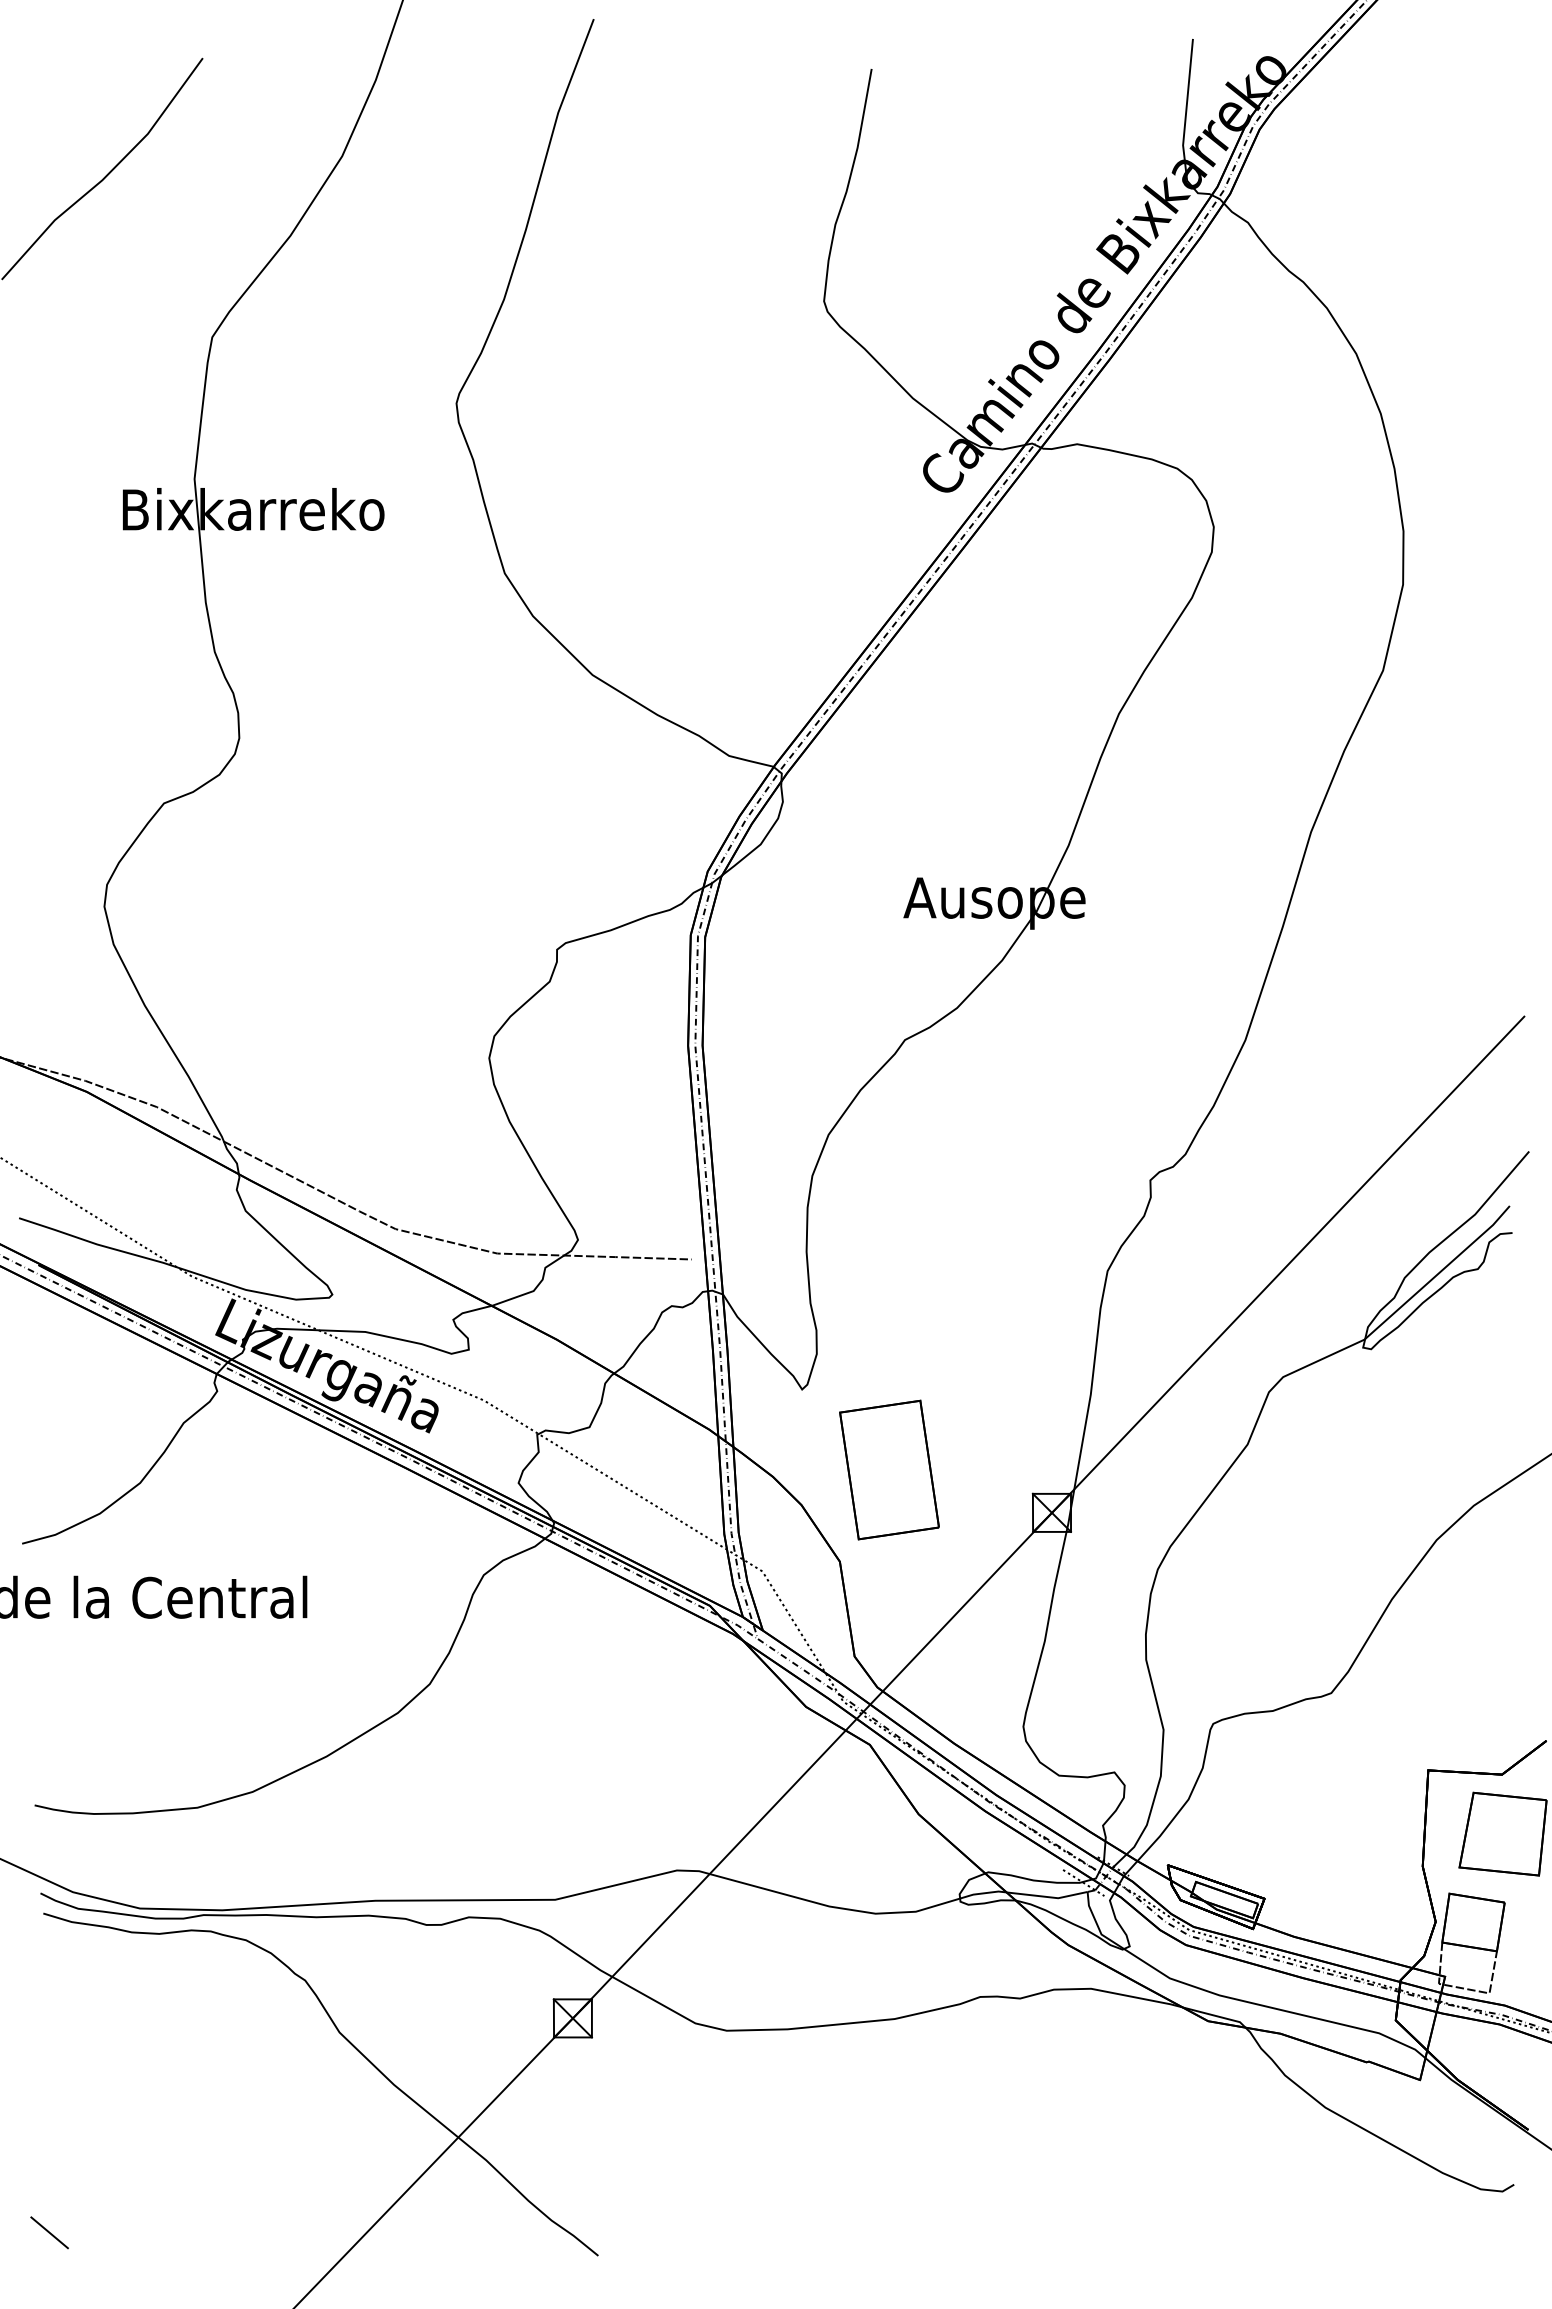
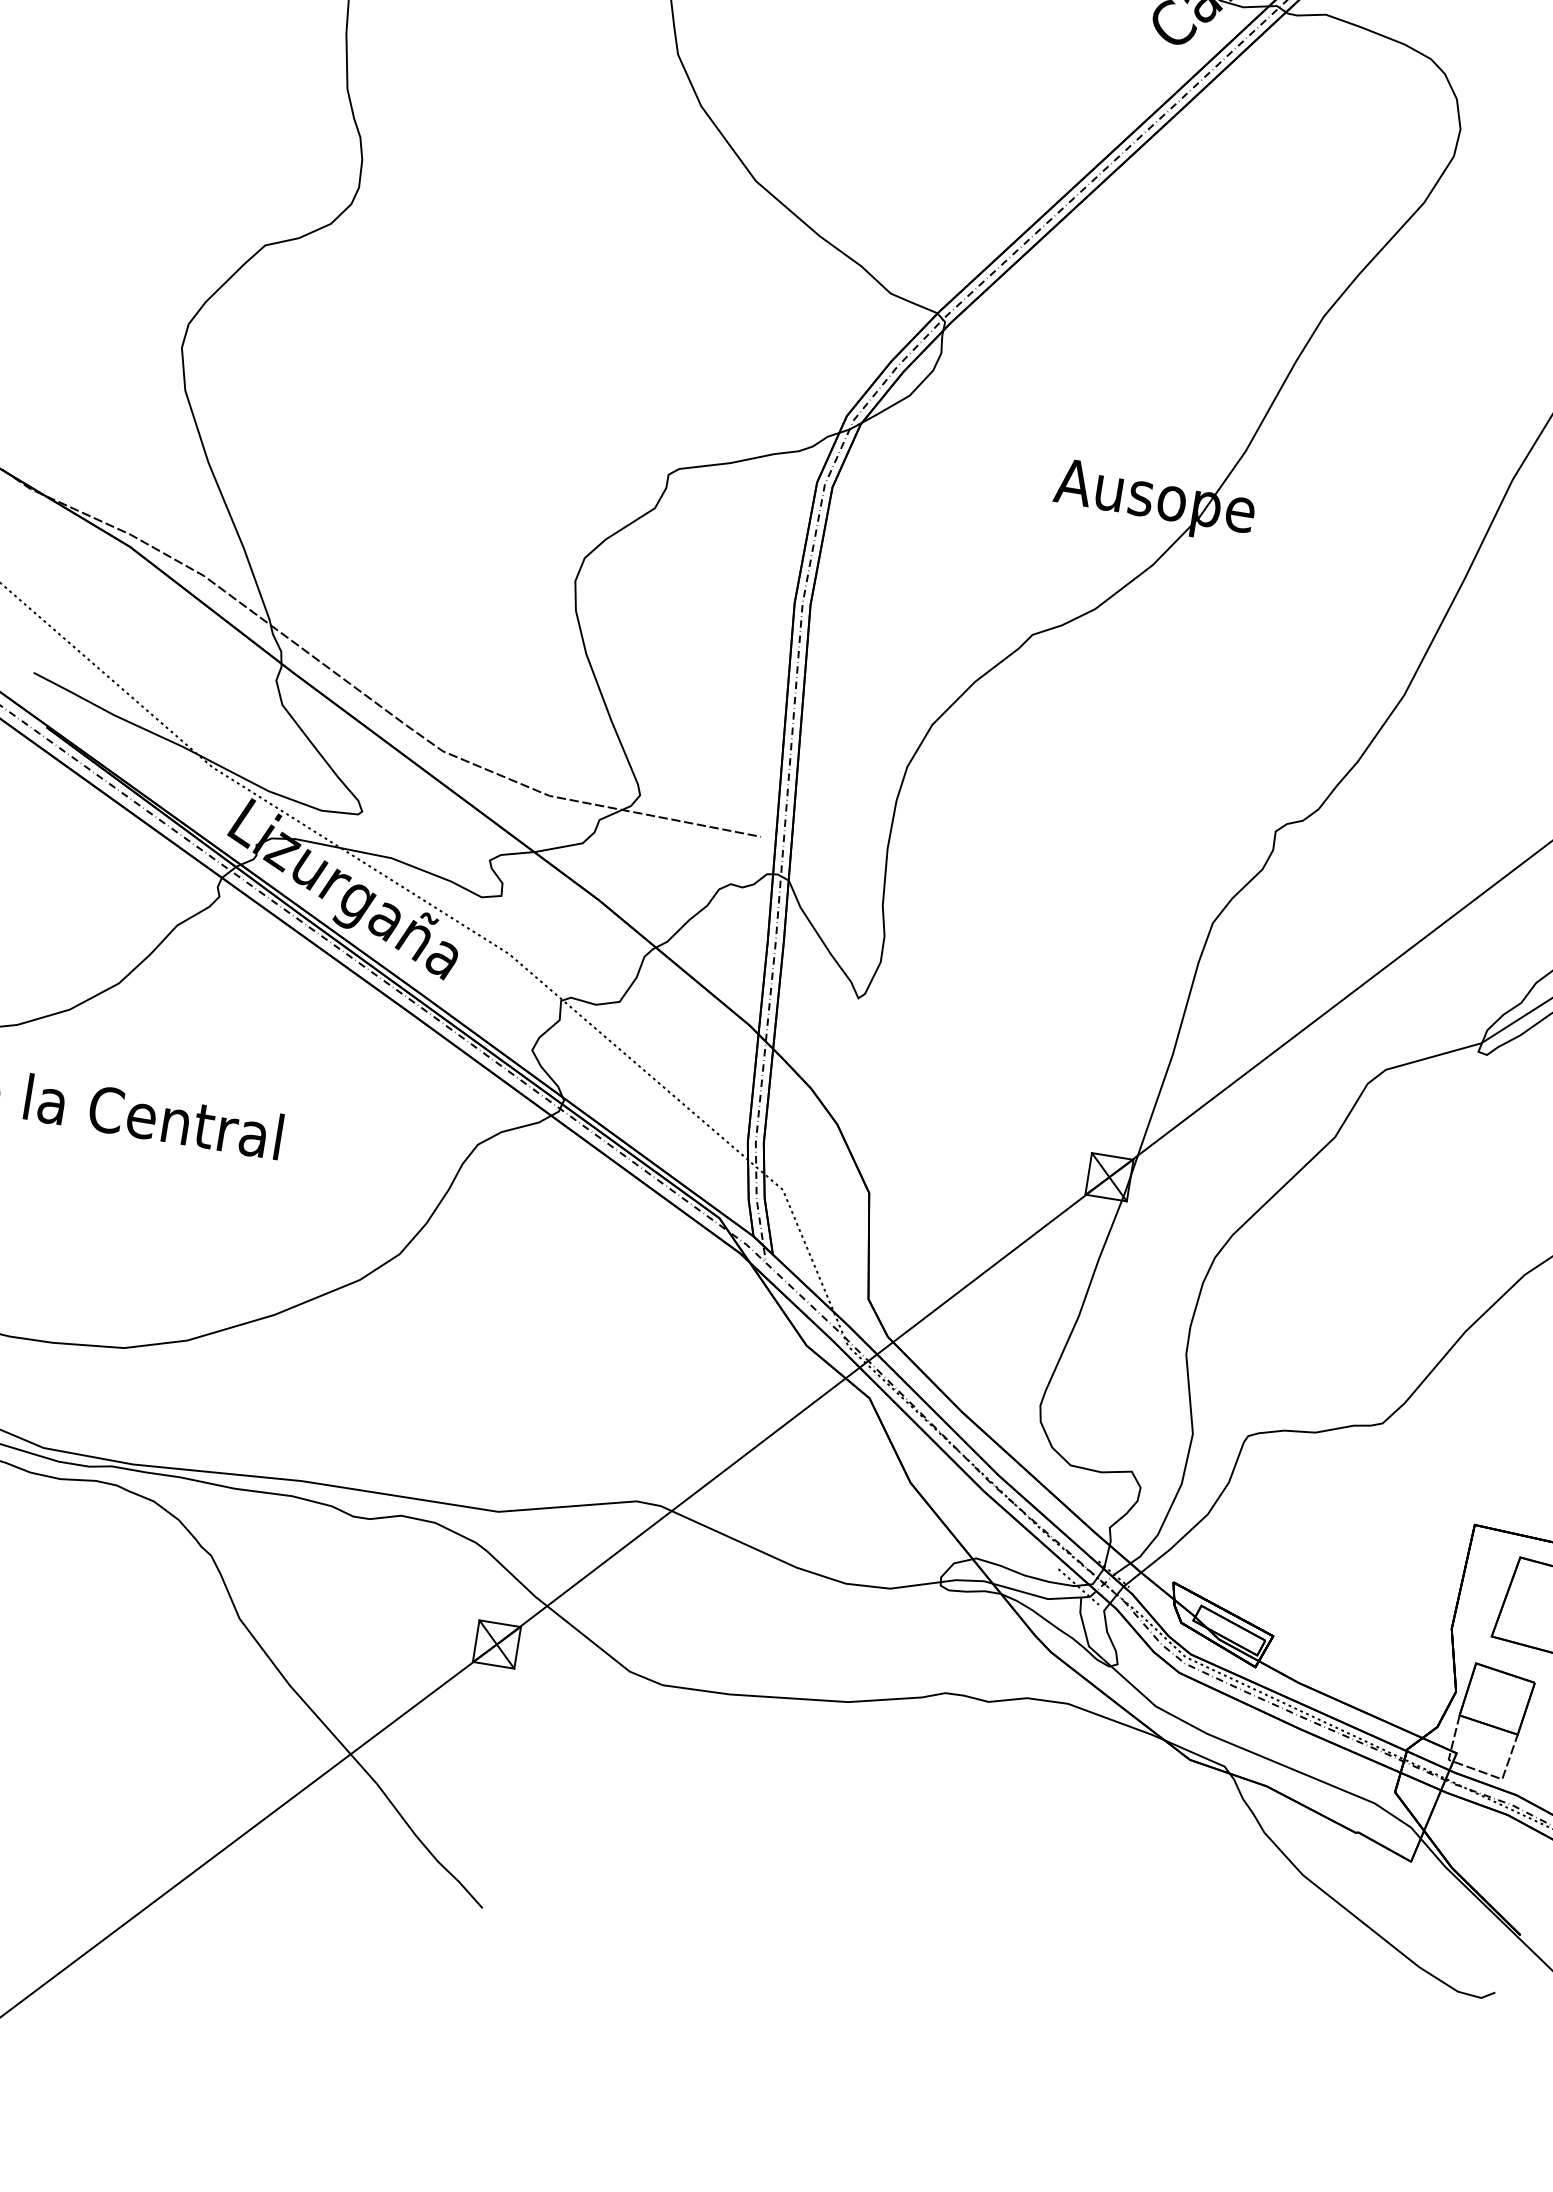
part: (889, 1469) -> (939, 1101), removed

